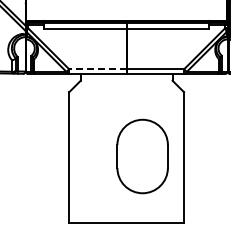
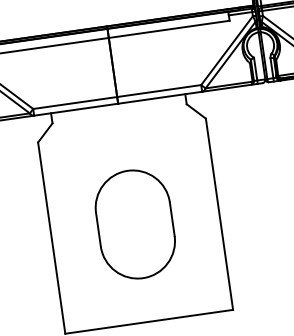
line: (97, 69) -> (74, 103), dashed -> solid
part: (142, 156) -> (135, 224), moved

